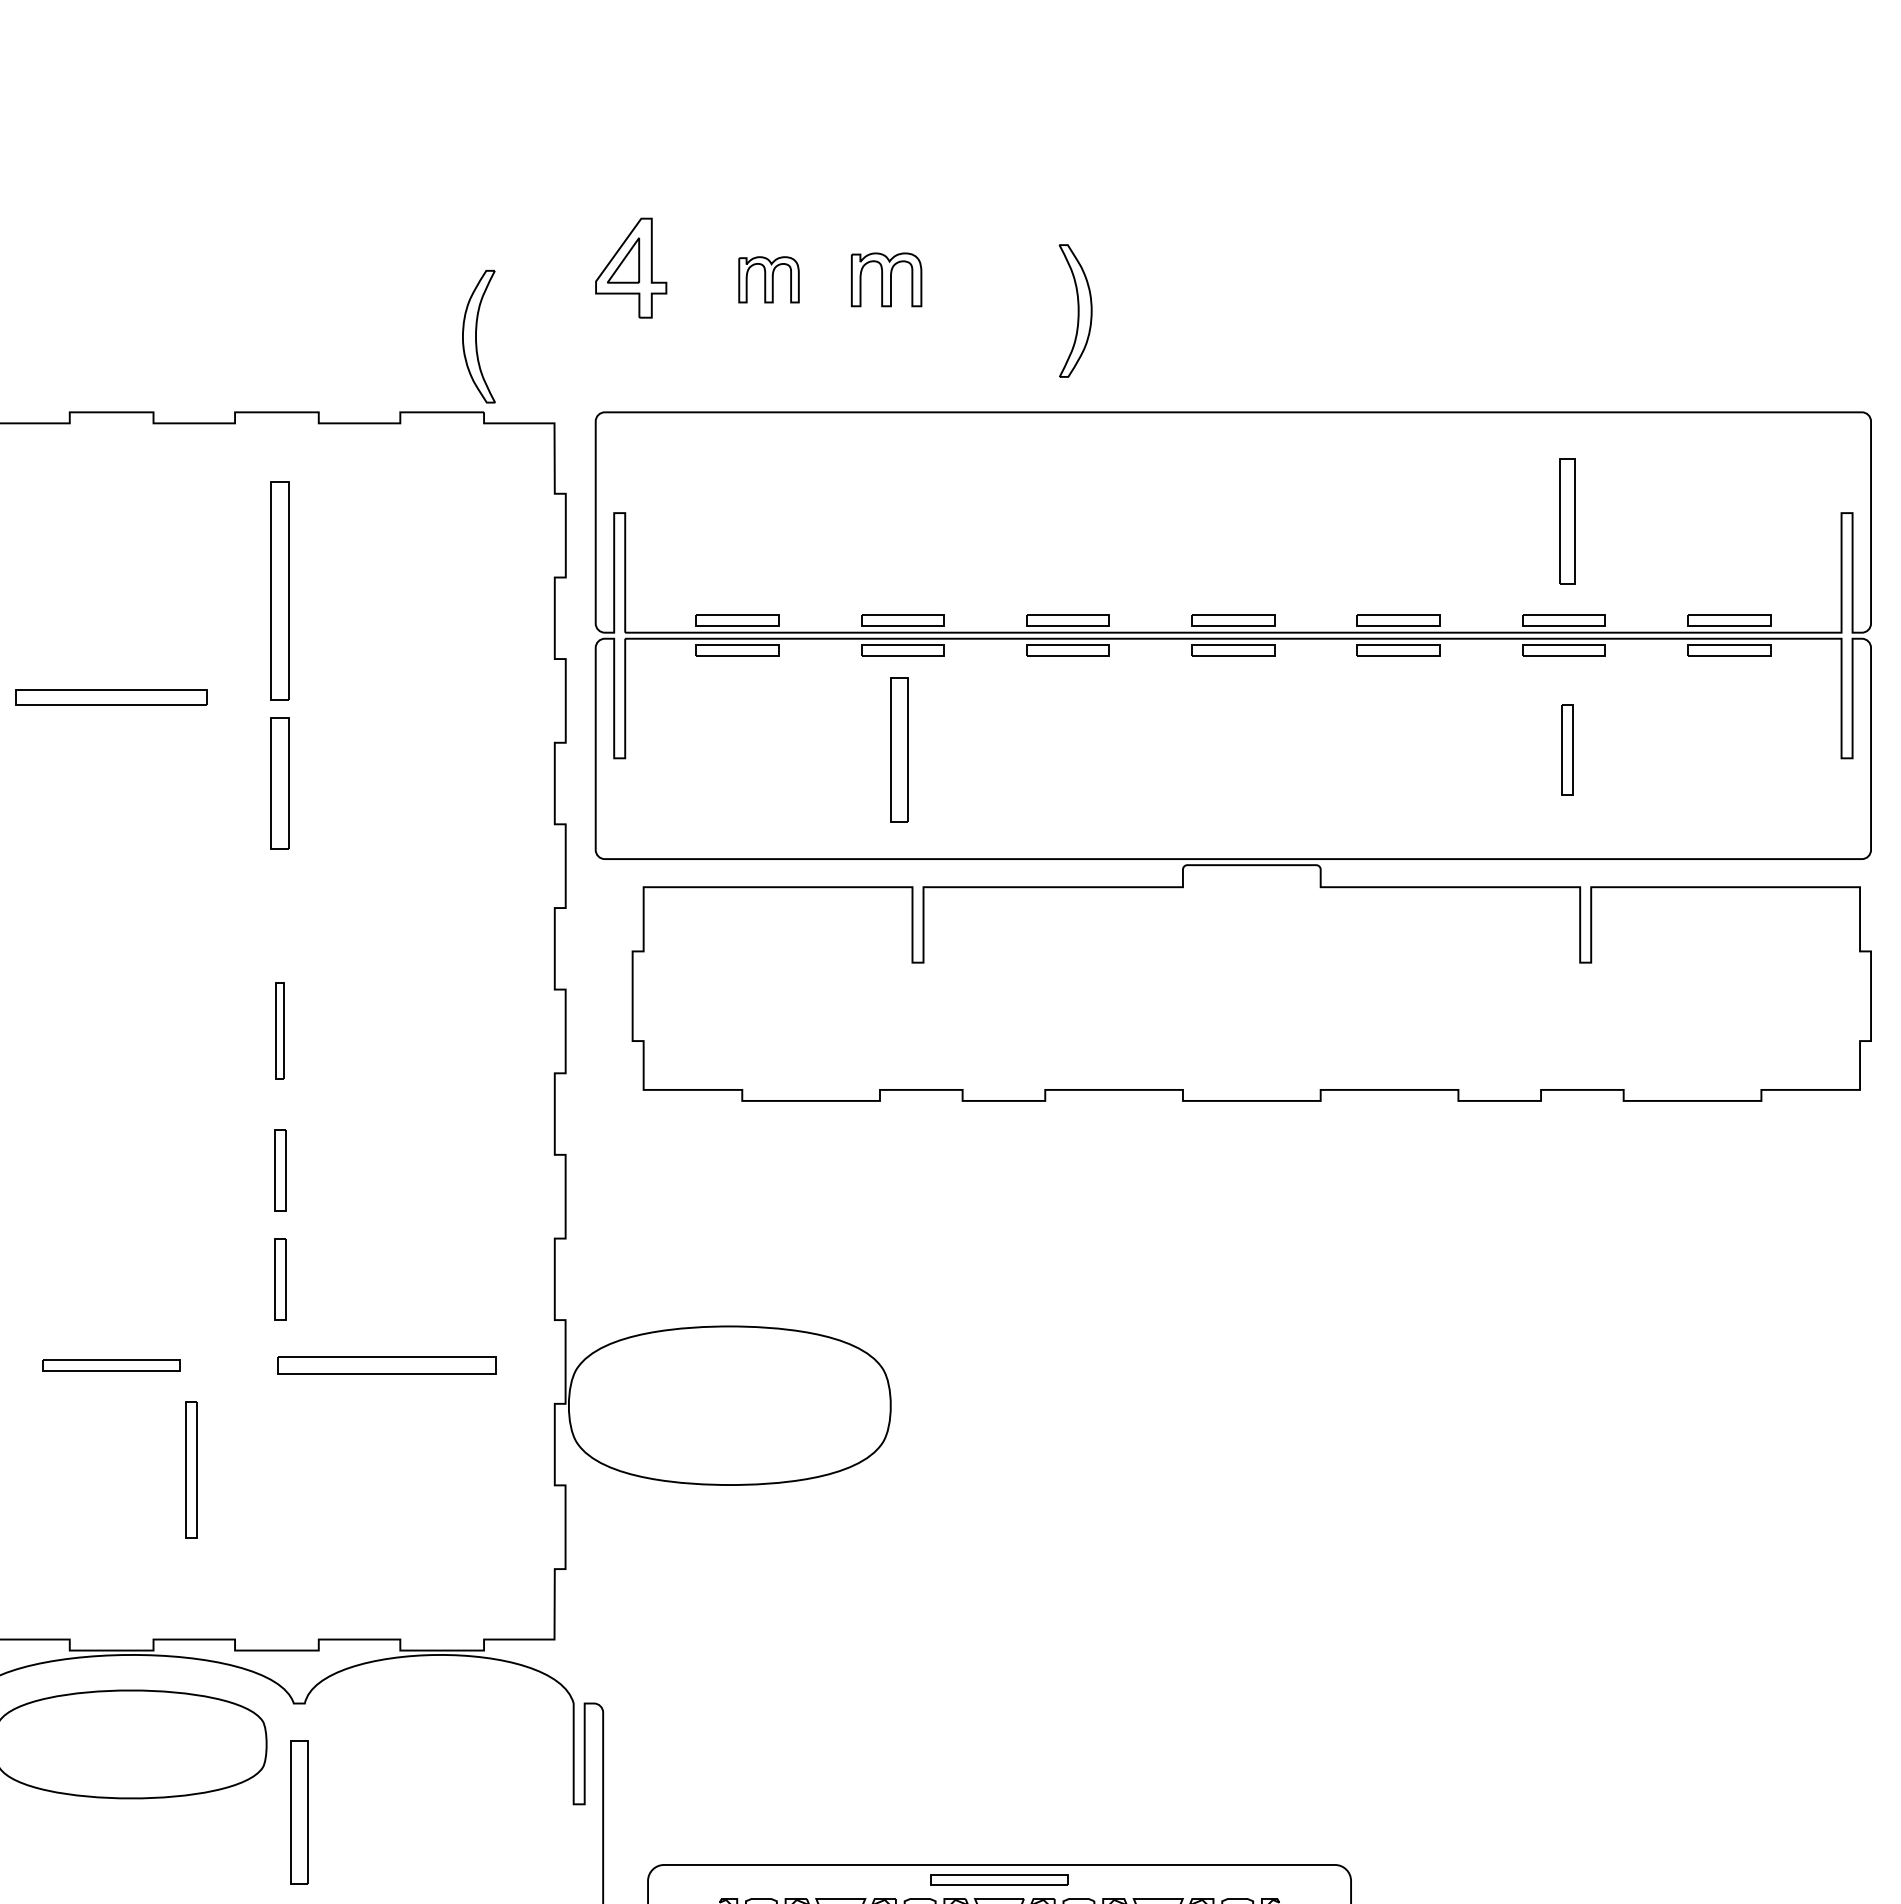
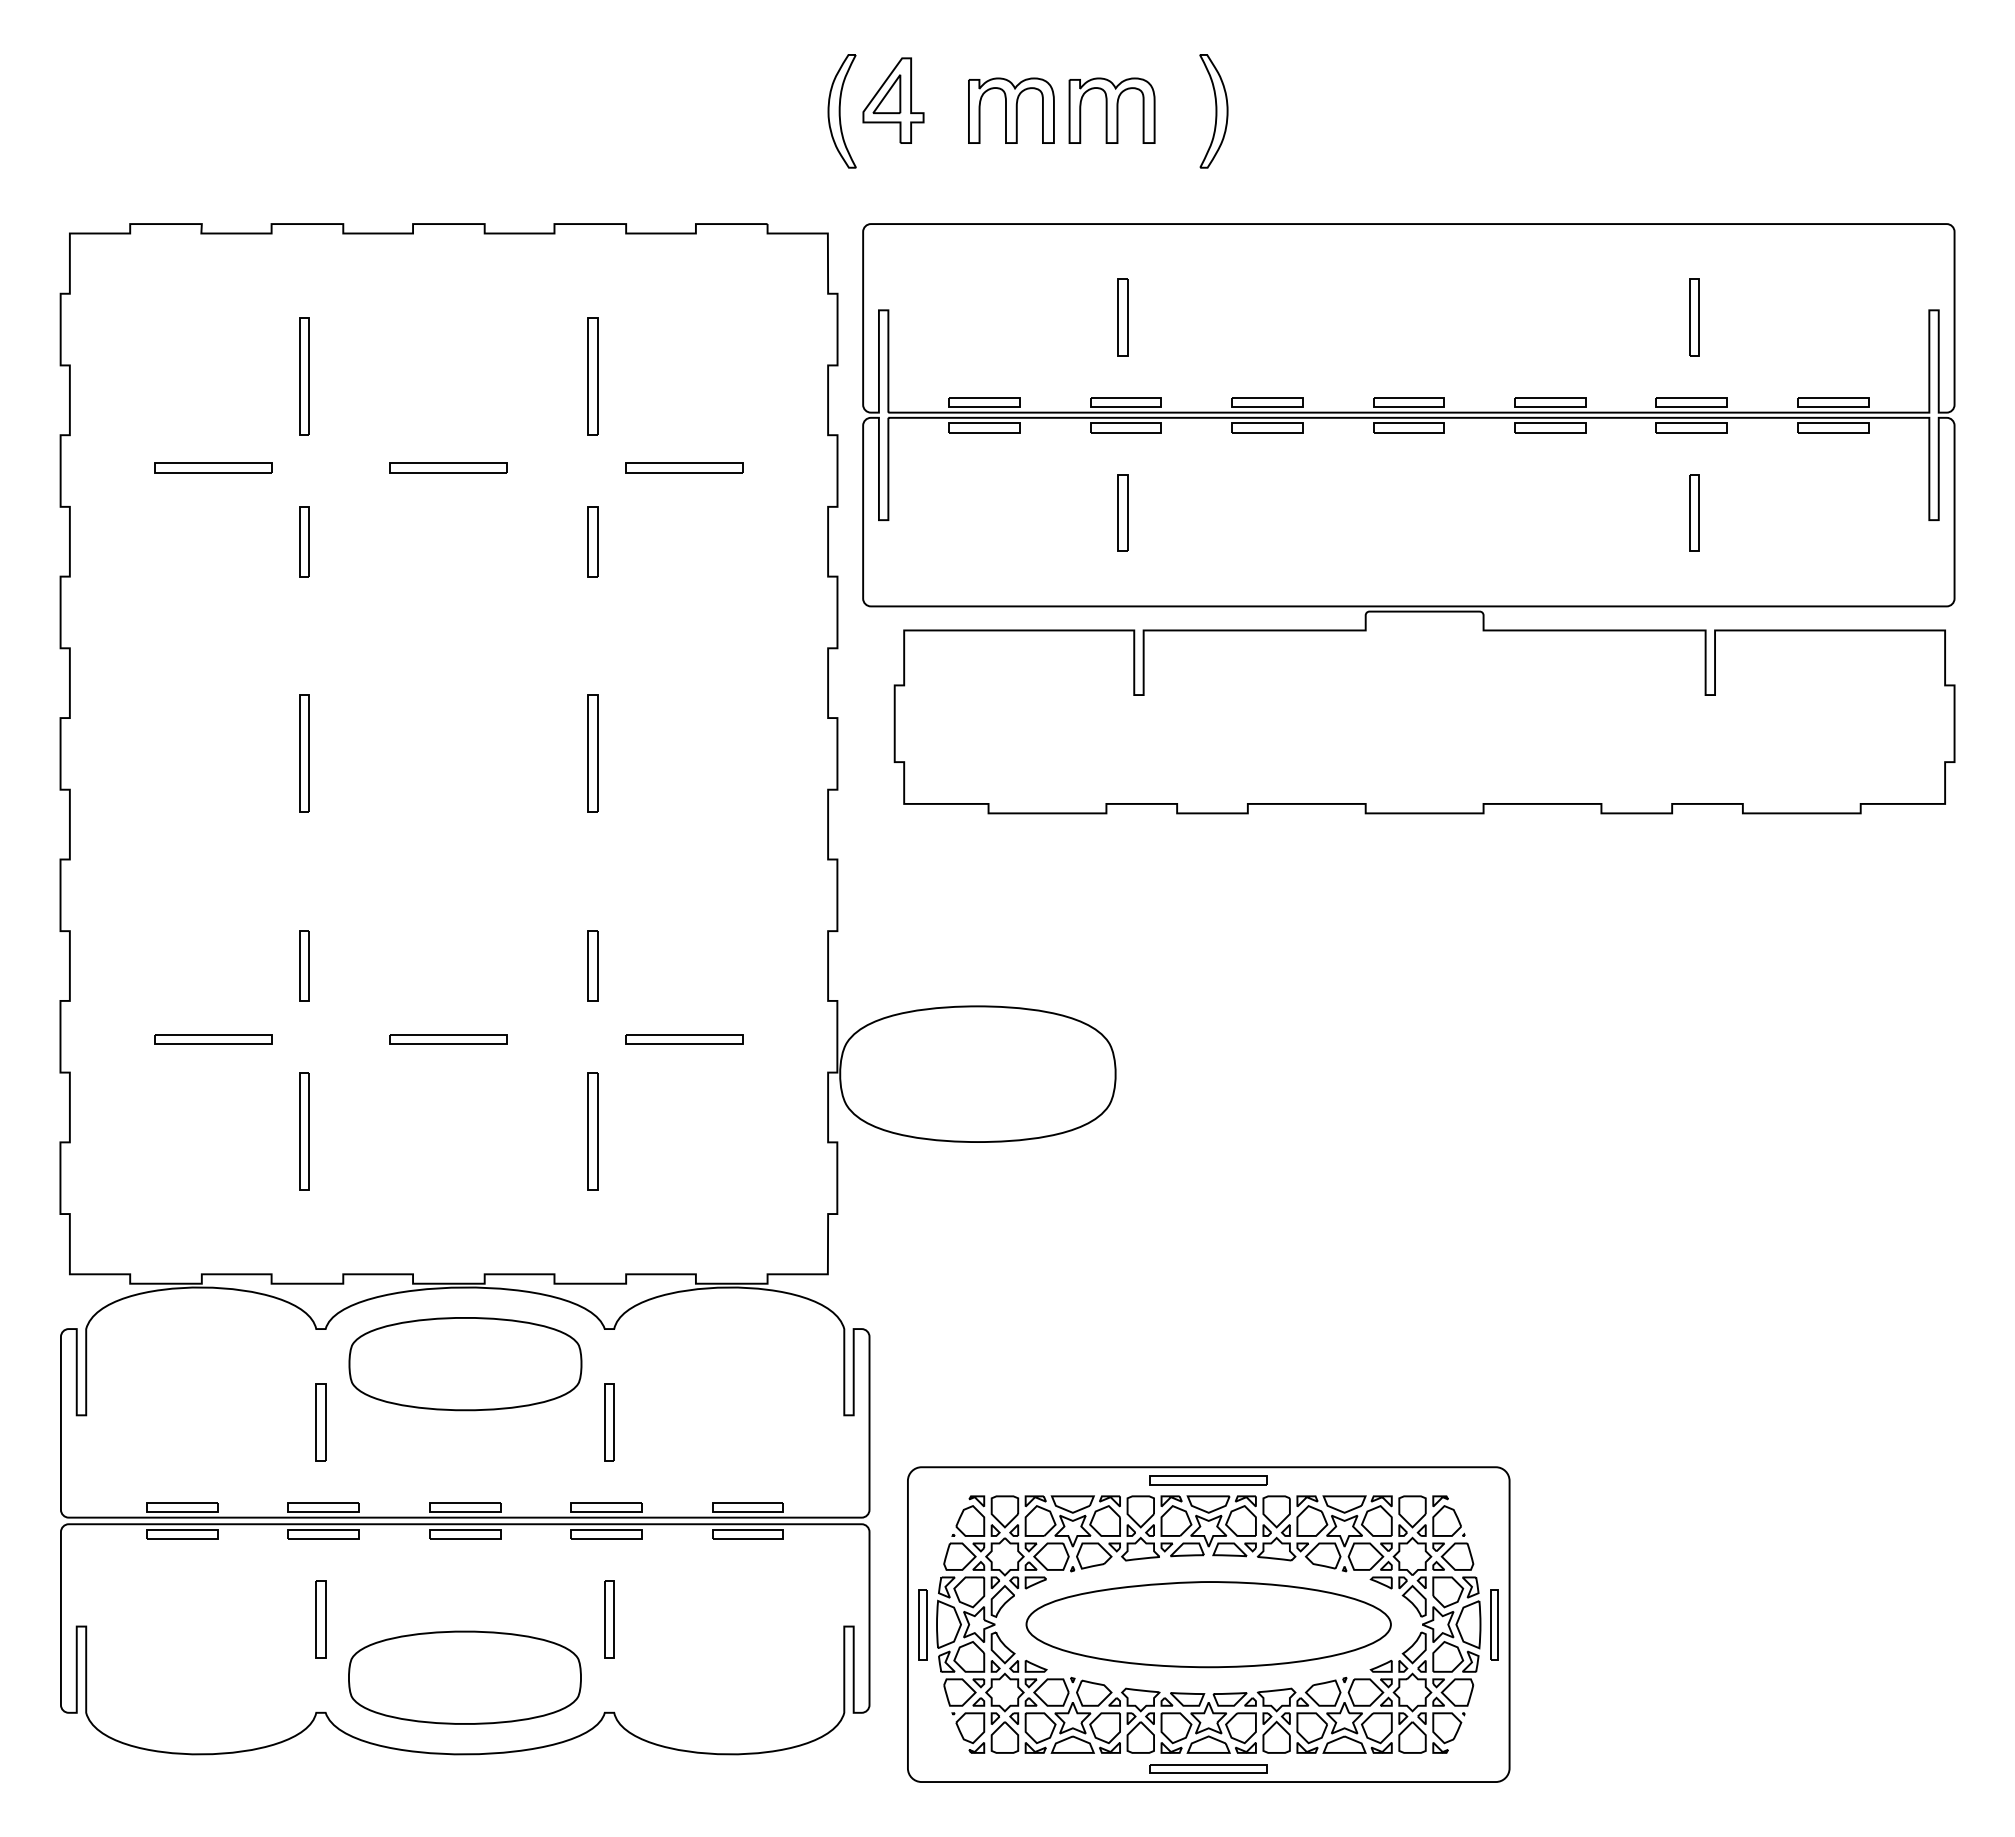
part: (769, 279) -> (1011, 110), size x1.67
part: (885, 279) -> (1111, 110), size x1.43
part: (1075, 311) -> (1213, 111), moved
part: (478, 336) -> (841, 111), moved
part: (898, 521) -> (1122, 317), added
part: (1567, 521) -> (1694, 317), size x0.71
part: (279, 590) -> (592, 376), size x0.62
part: (111, 696) -> (448, 467), size x0.71
part: (386, 696) -> (684, 467), added
part: (898, 749) -> (1122, 512), size x0.62
part: (279, 783) -> (592, 541), size x0.62
part: (279, 1030) -> (592, 753), size x1.43
part: (279, 1170) -> (592, 872), removed
part: (386, 1365) -> (684, 1039), size x0.62
part: (190, 1470) -> (592, 1131), moved
part: (299, 1812) -> (609, 1422), size x0.62

